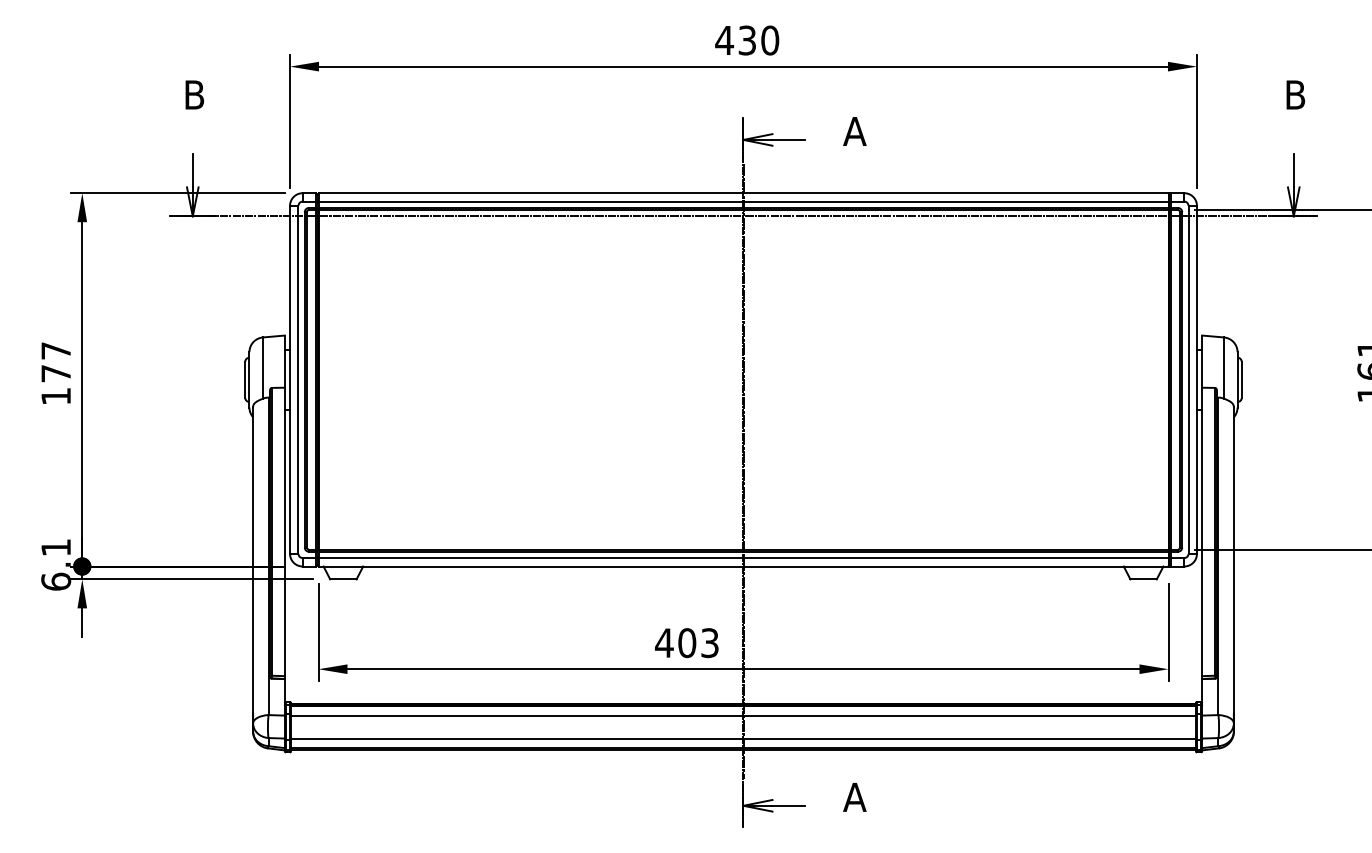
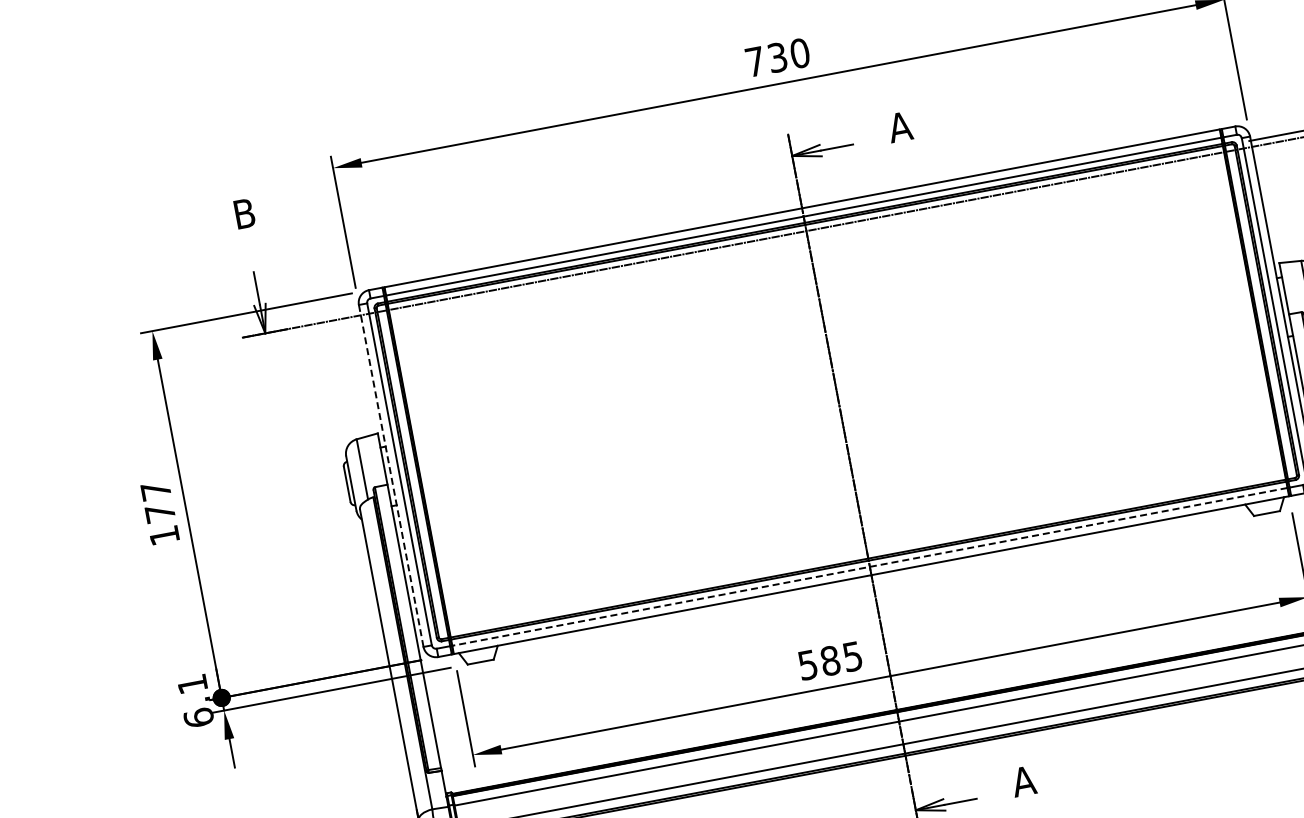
text: (724, 40) -> (755, 61), 430 -> 730
line: (290, 380) -> (391, 476), solid -> dashed
line: (743, 558) -> (869, 567), solid -> dashed
text: (686, 643) -> (829, 661), 403 -> 585

